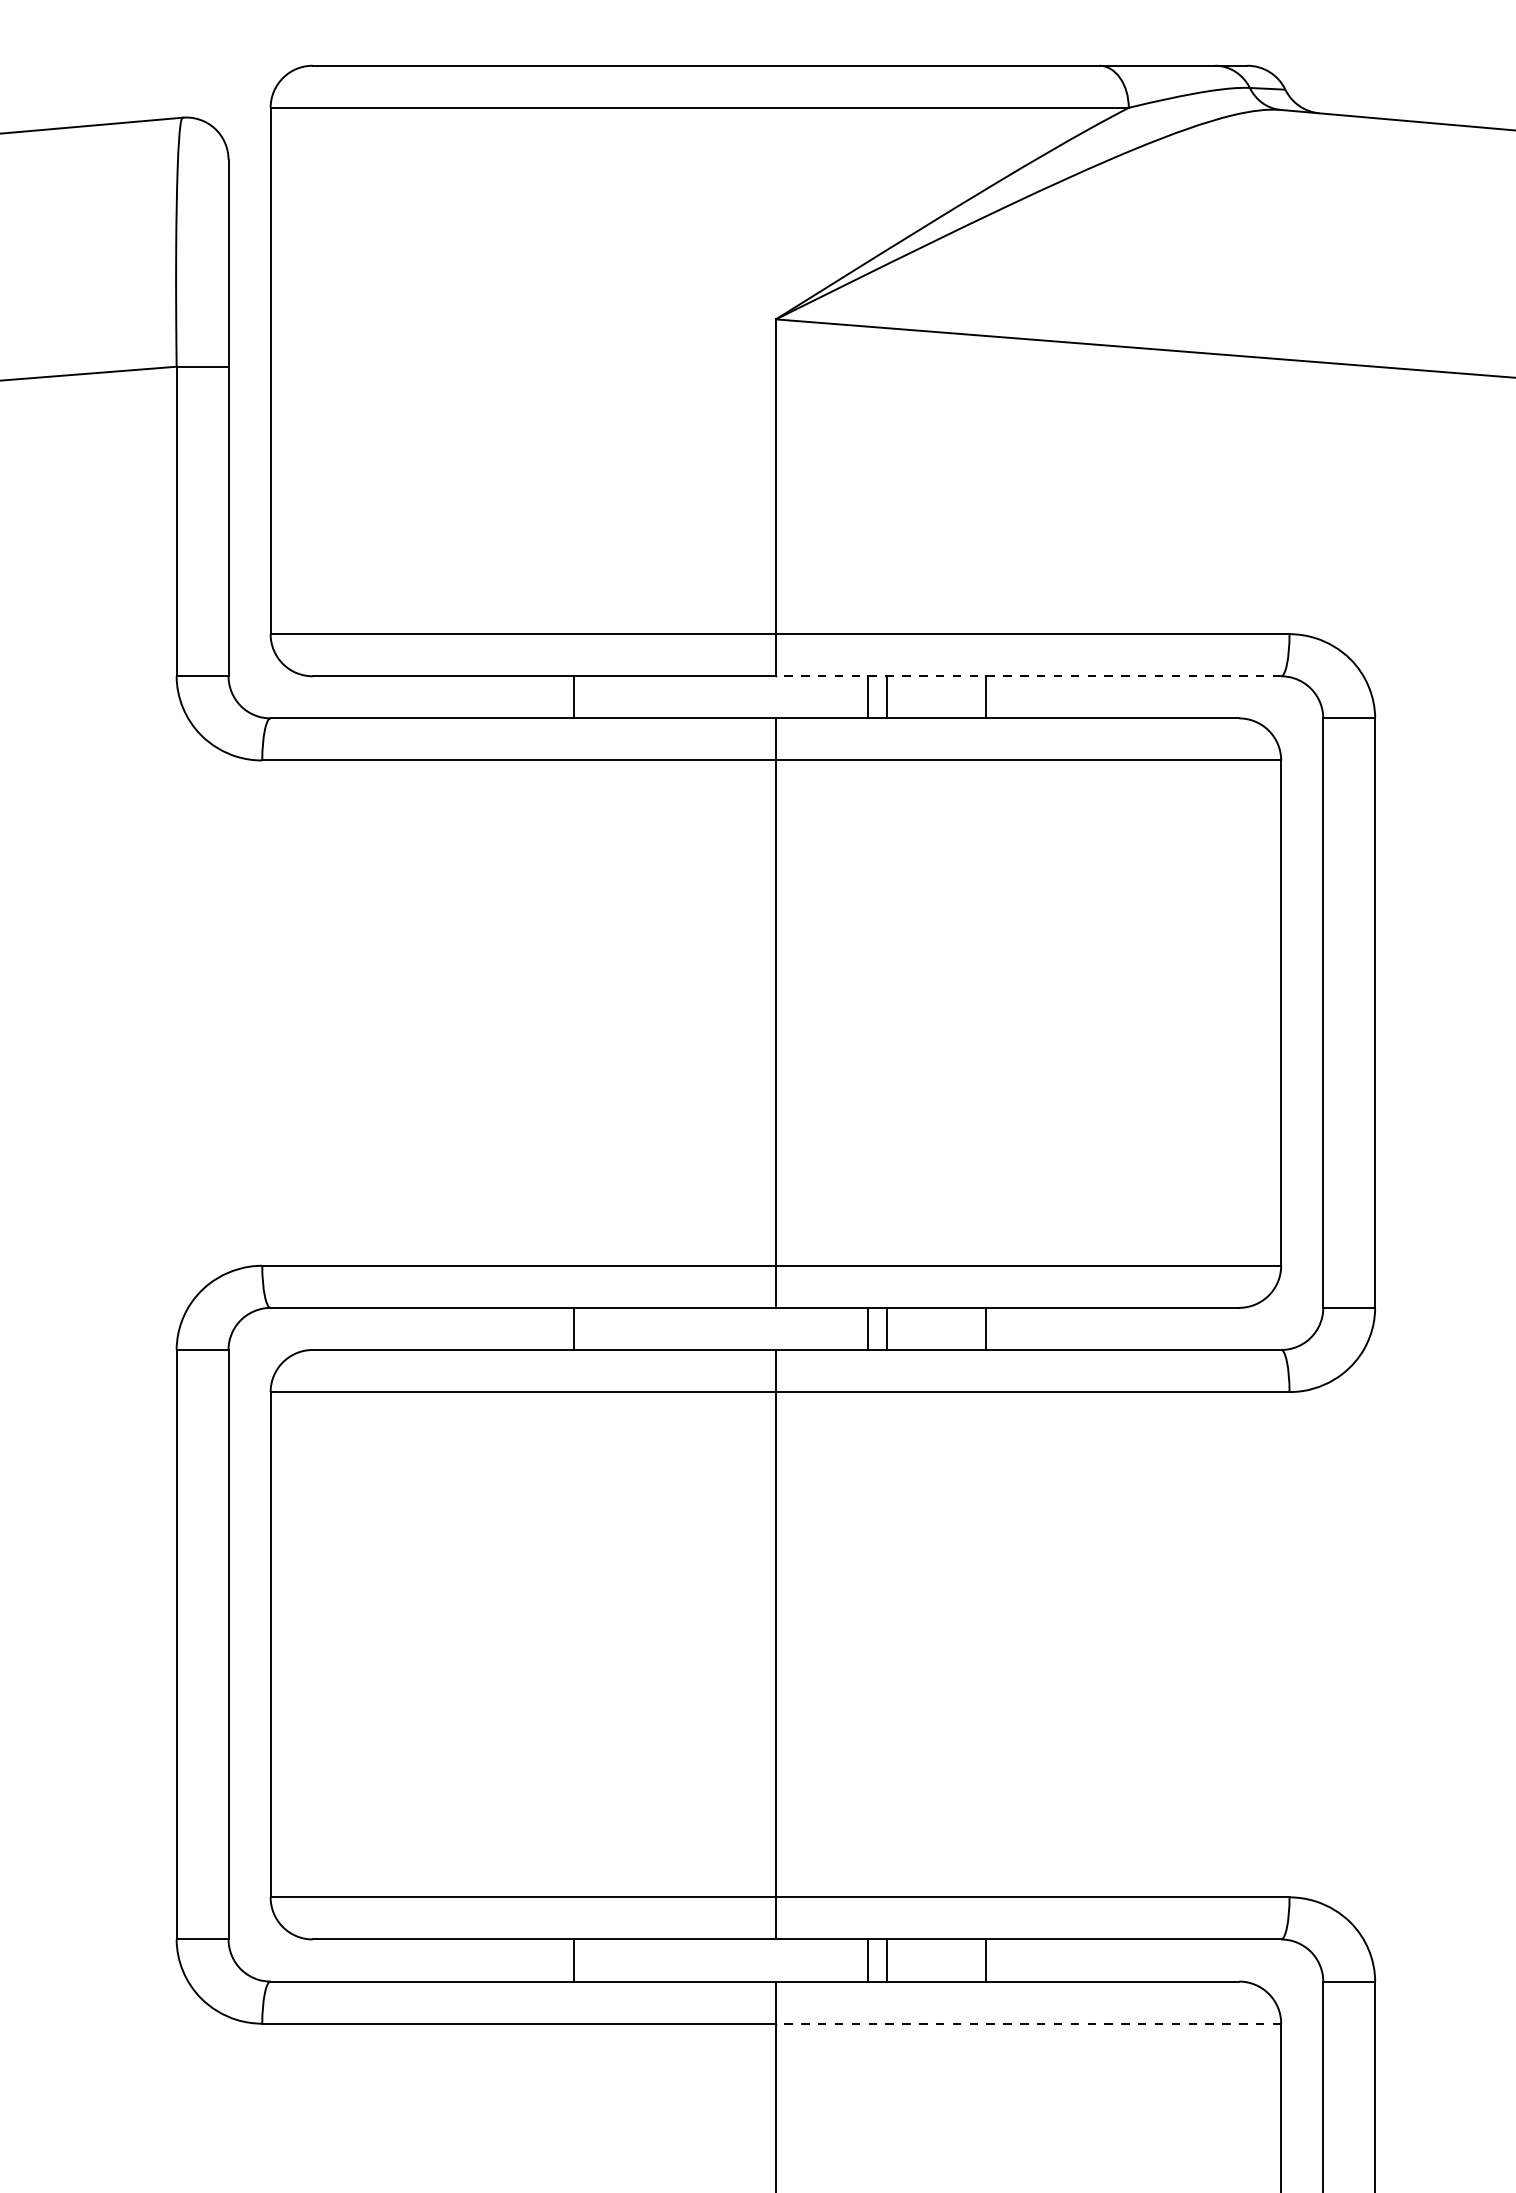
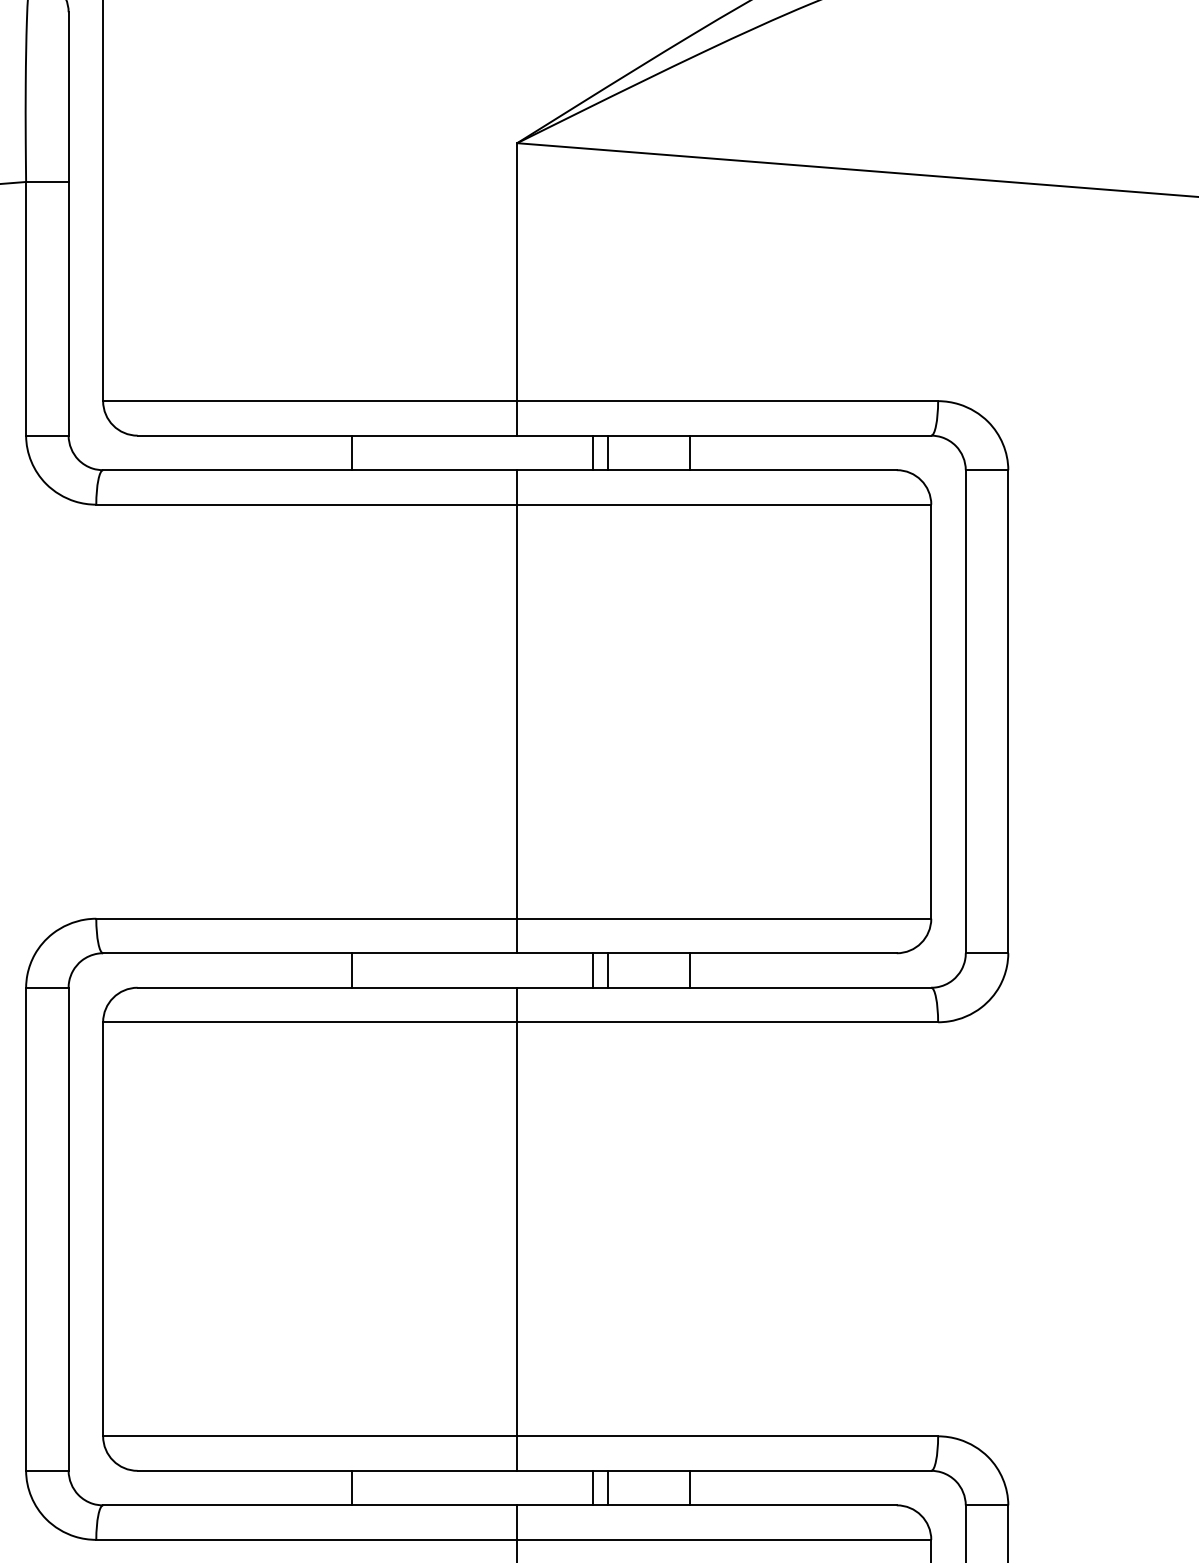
line: (1028, 676) -> (724, 435), dashed -> solid
line: (1028, 2023) -> (724, 1539), dashed -> solid

